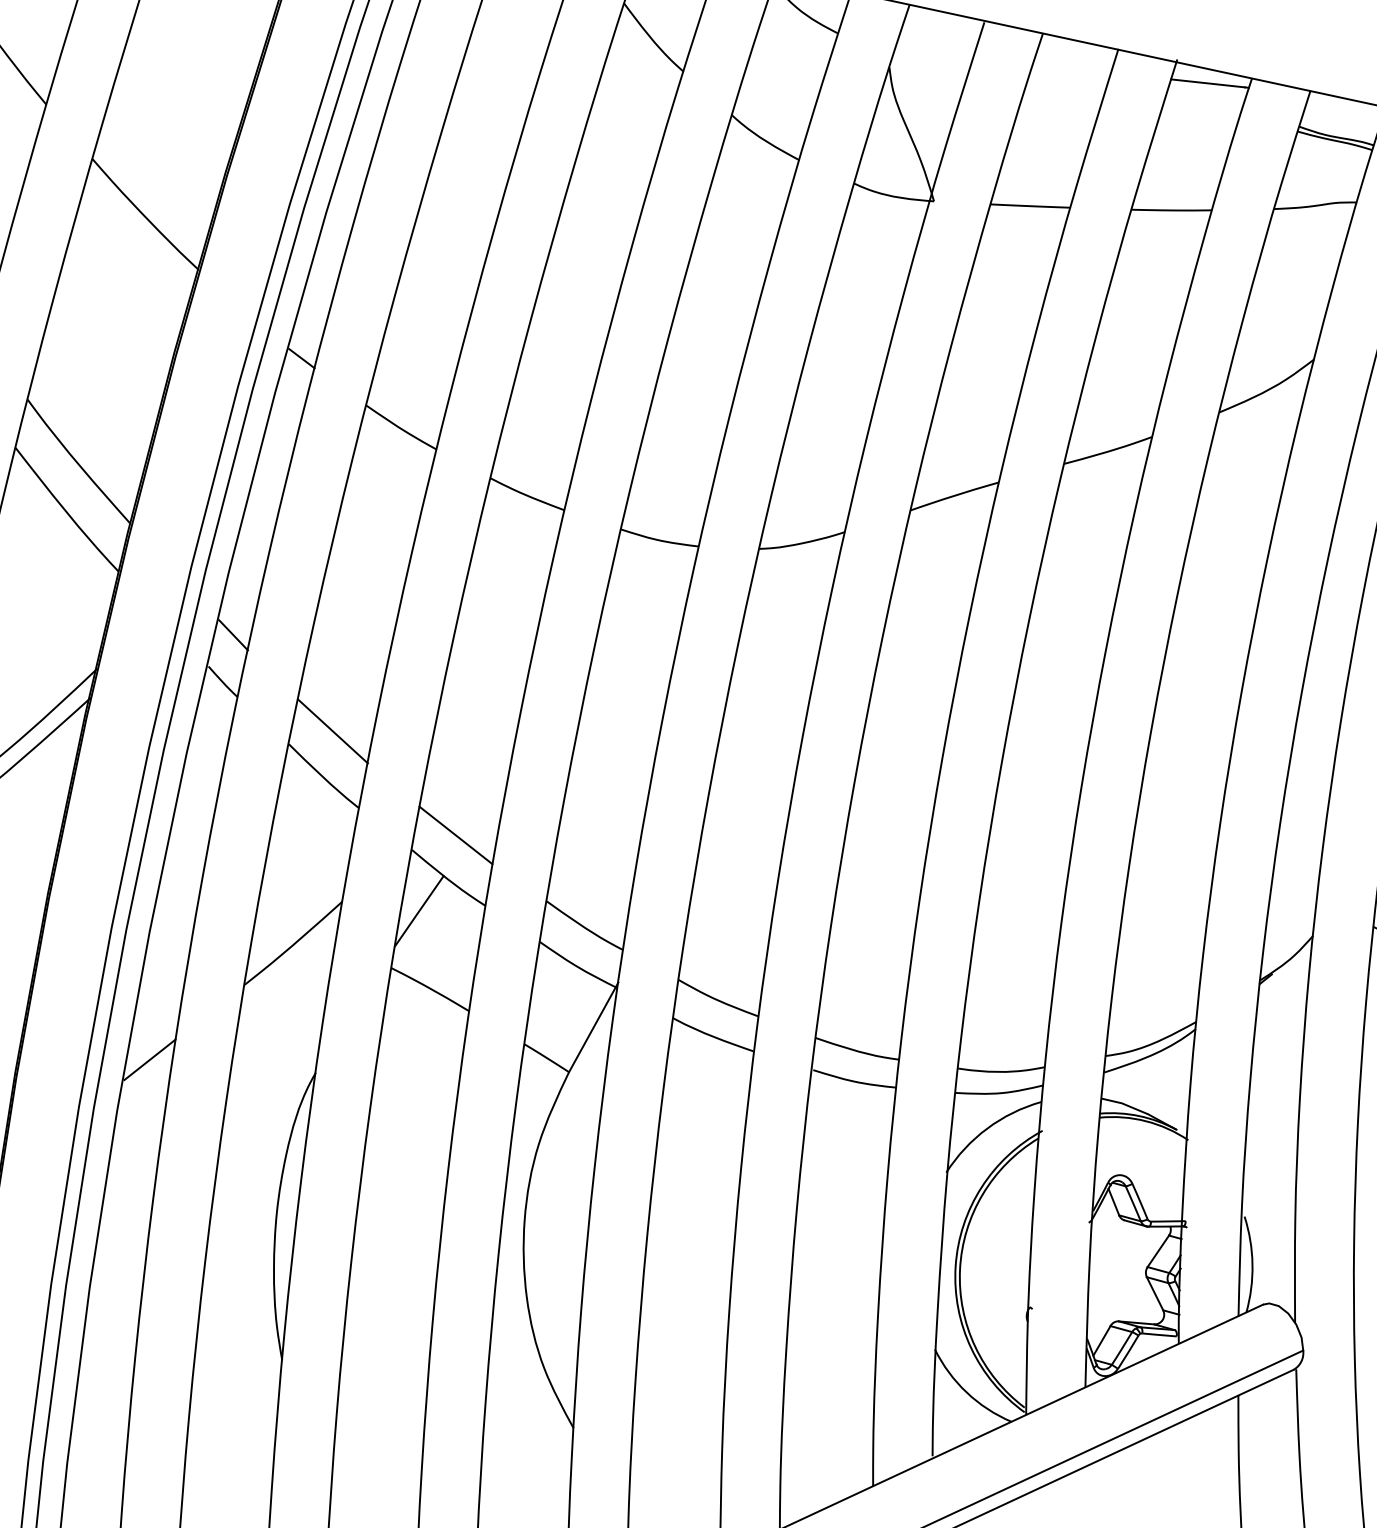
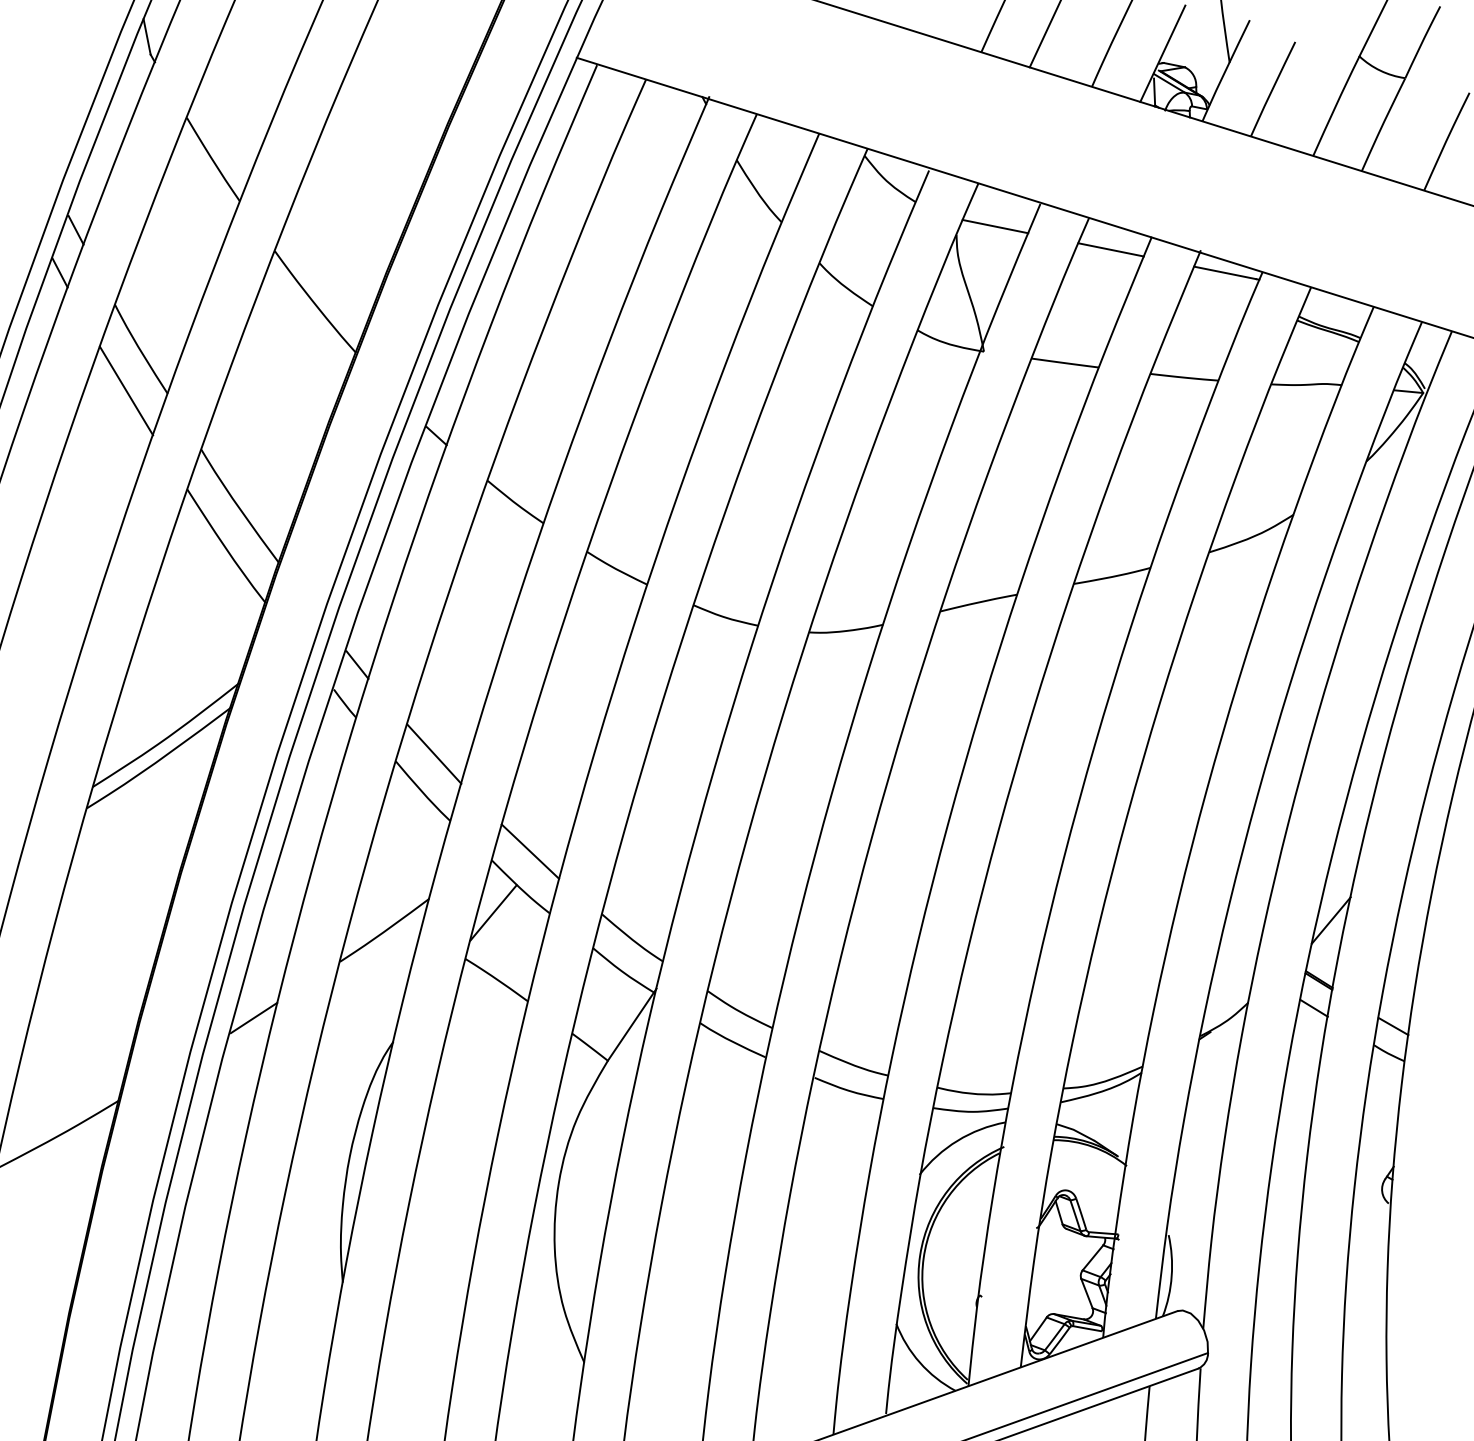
line: (934, 53) -> (995, 226), added
line: (1071, 68) -> (1110, 249), added

